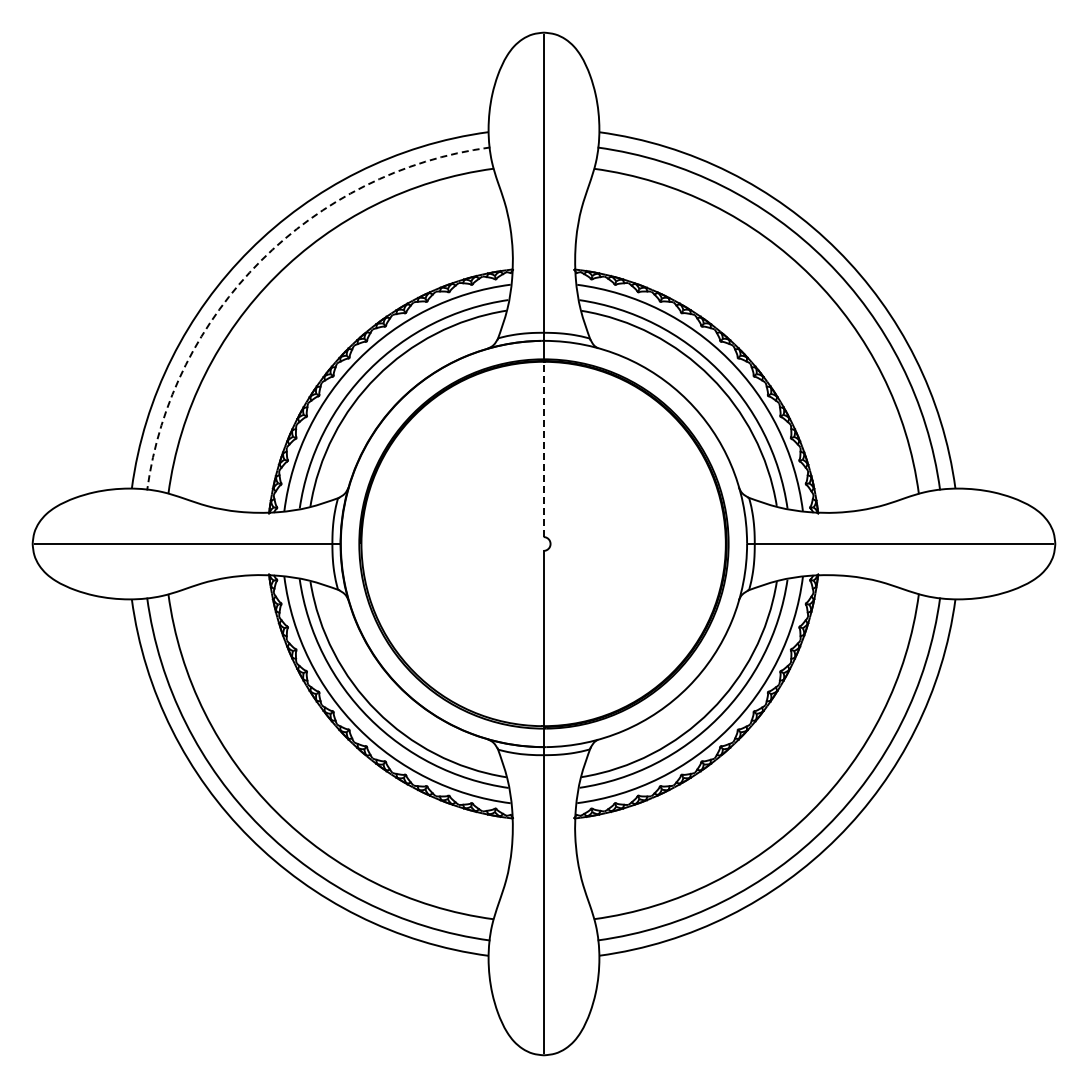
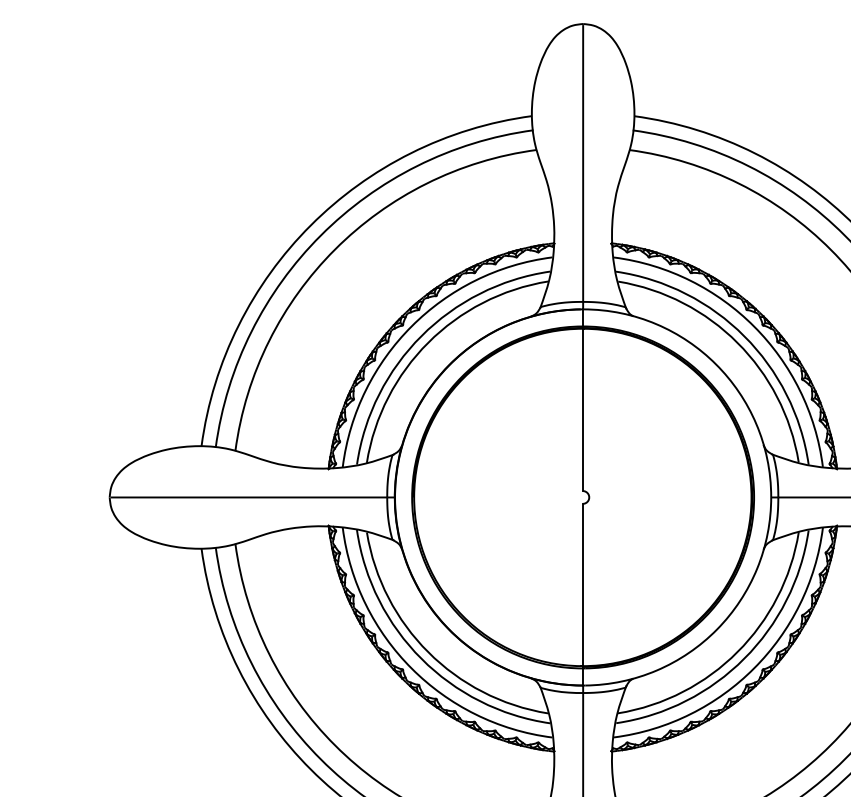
arc: (260, 260) -> (320, 234), dashed -> solid
line: (543, 449) -> (582, 409), dashed -> solid

